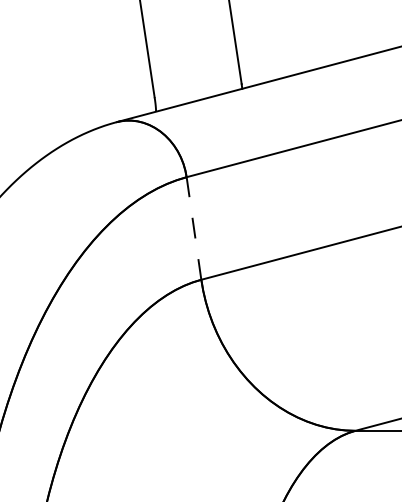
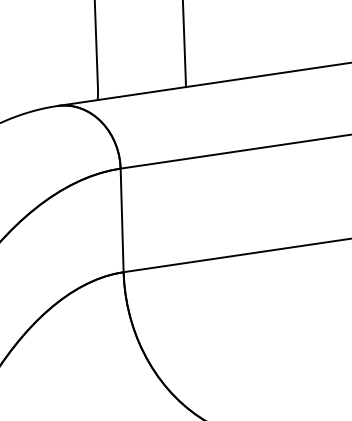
line: (194, 228) -> (122, 220), dashed -> solid

